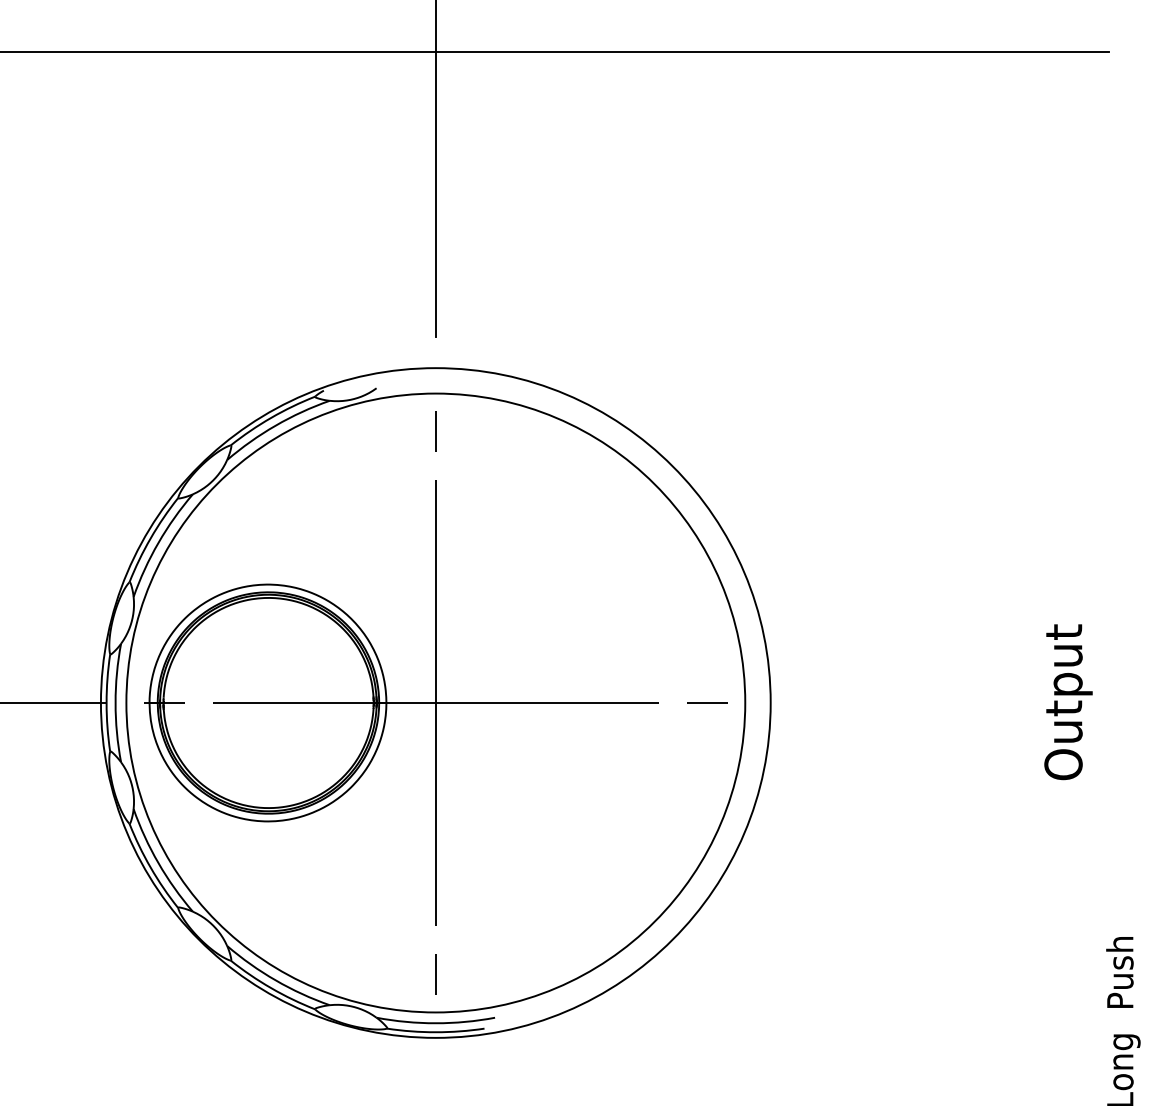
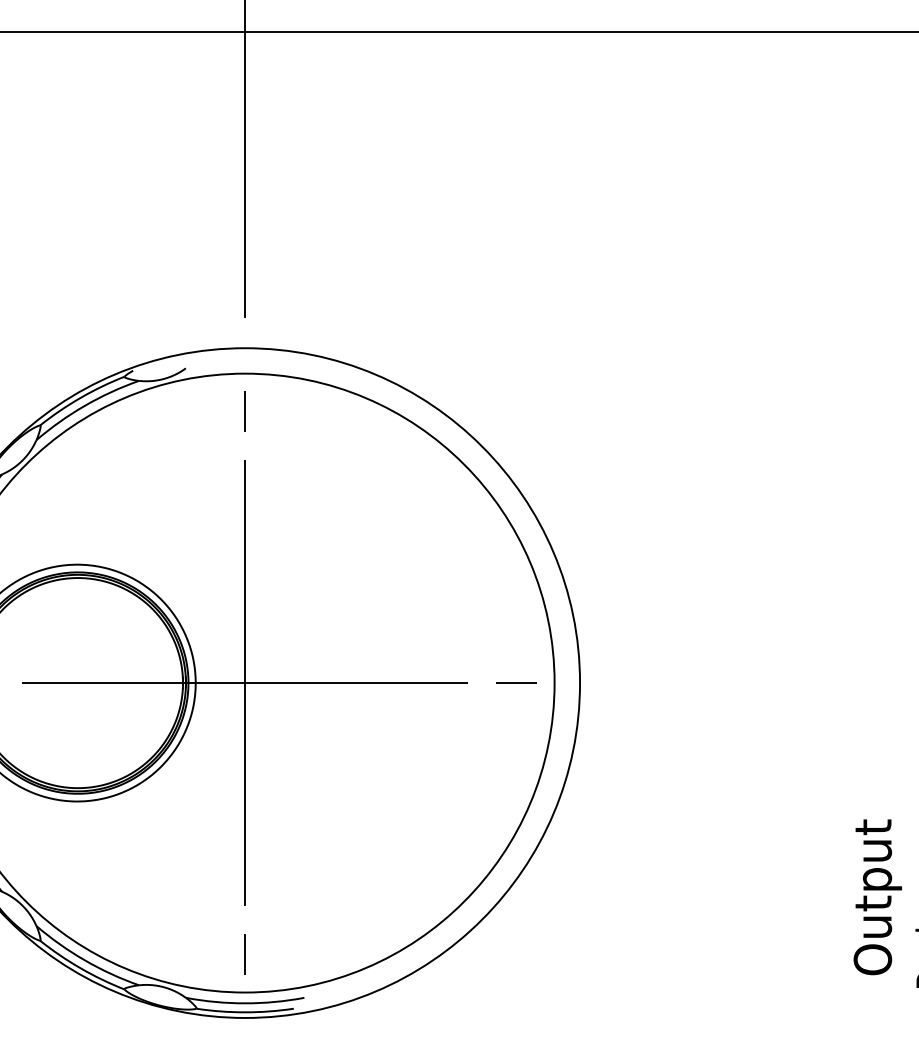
text: (1068, 702) -> (877, 897), moved

